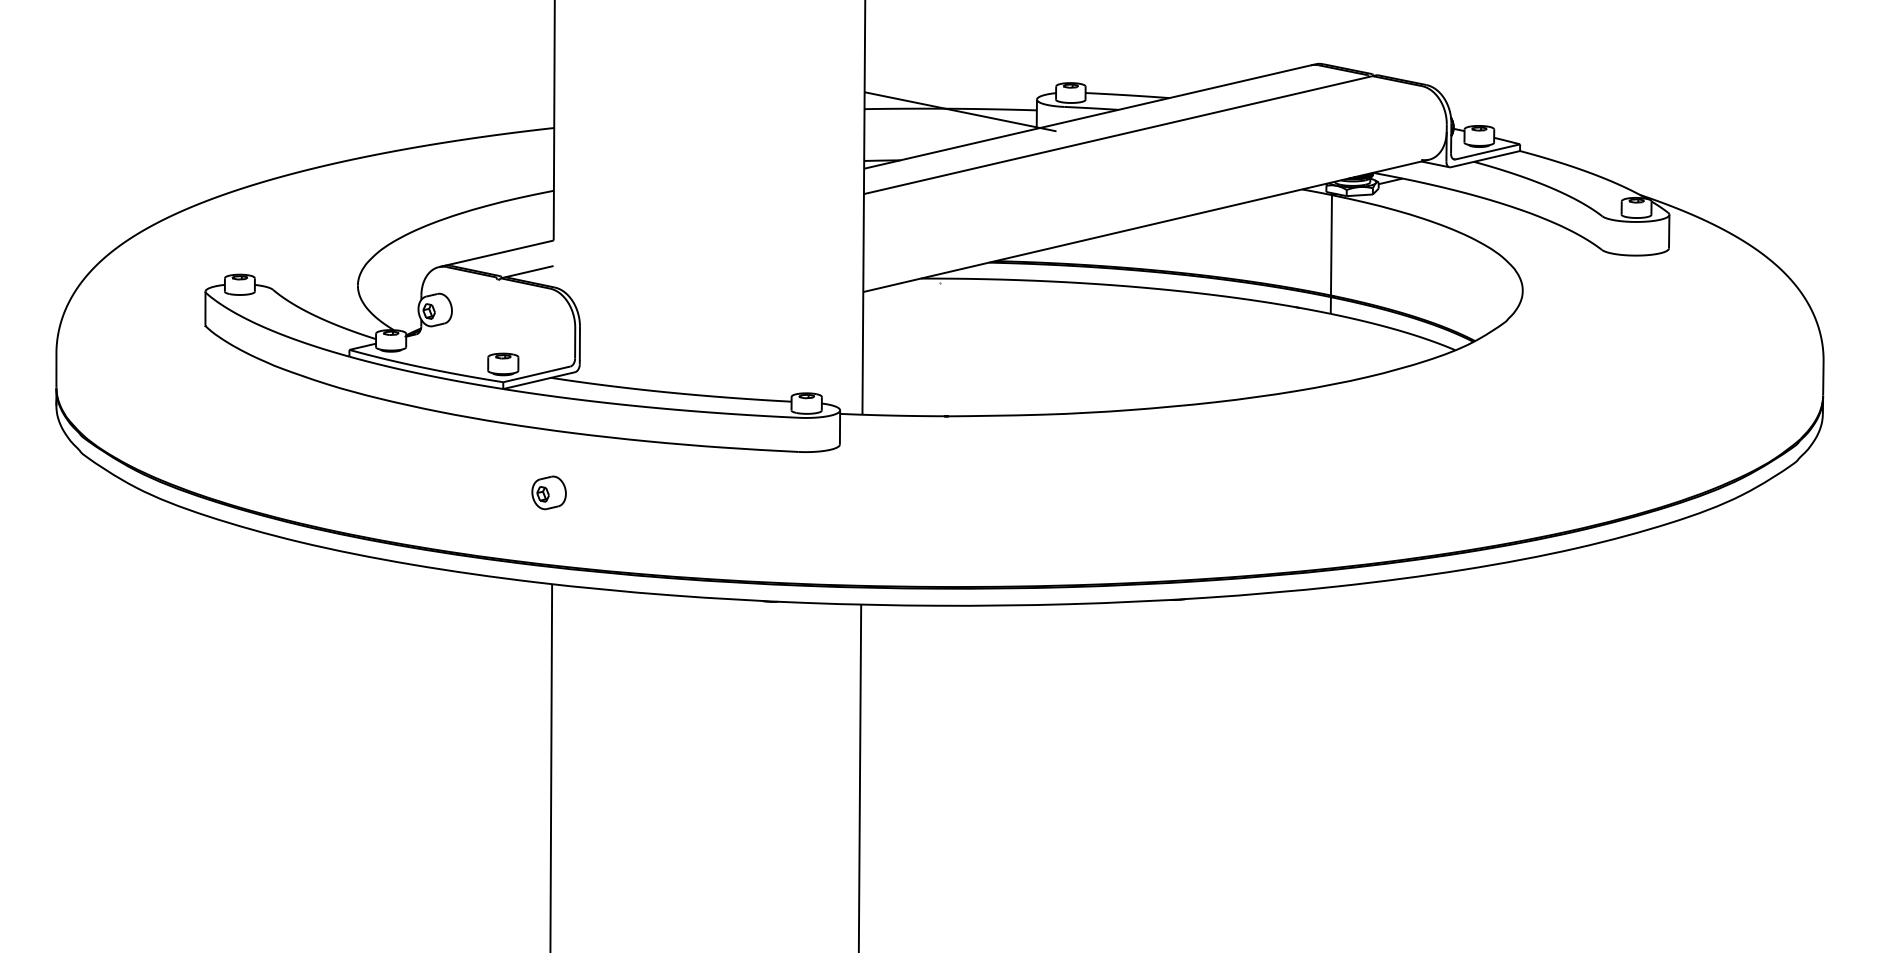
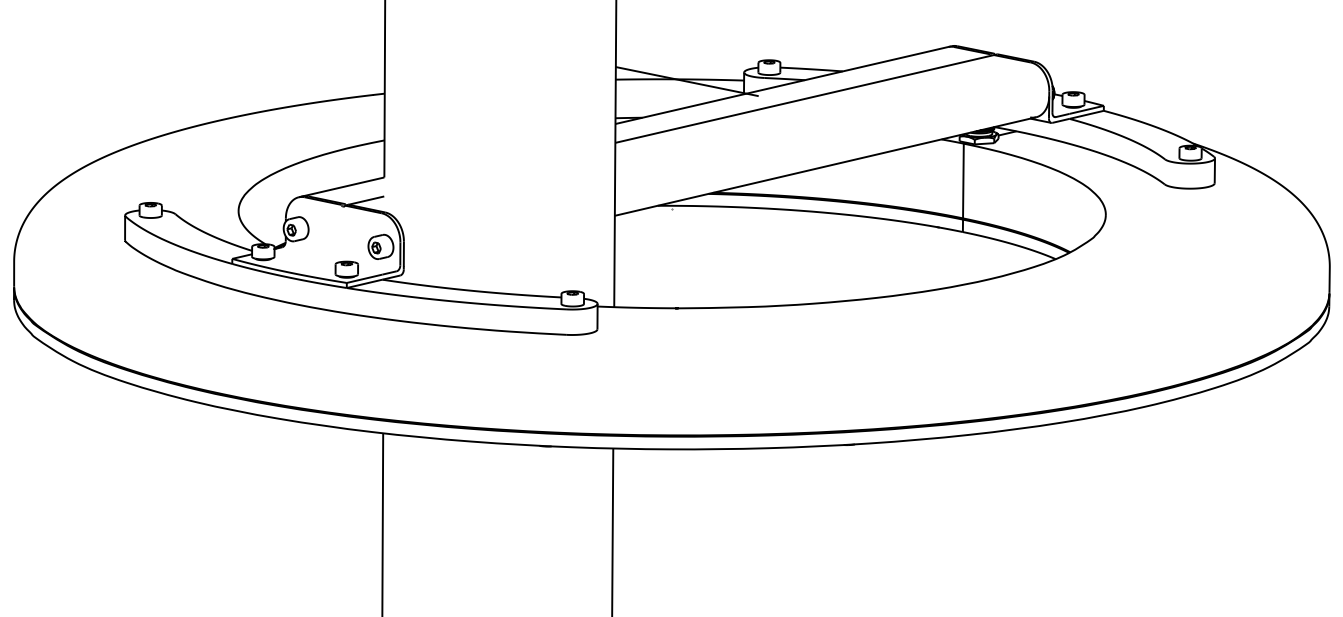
part: (548, 492) -> (380, 246), moved

